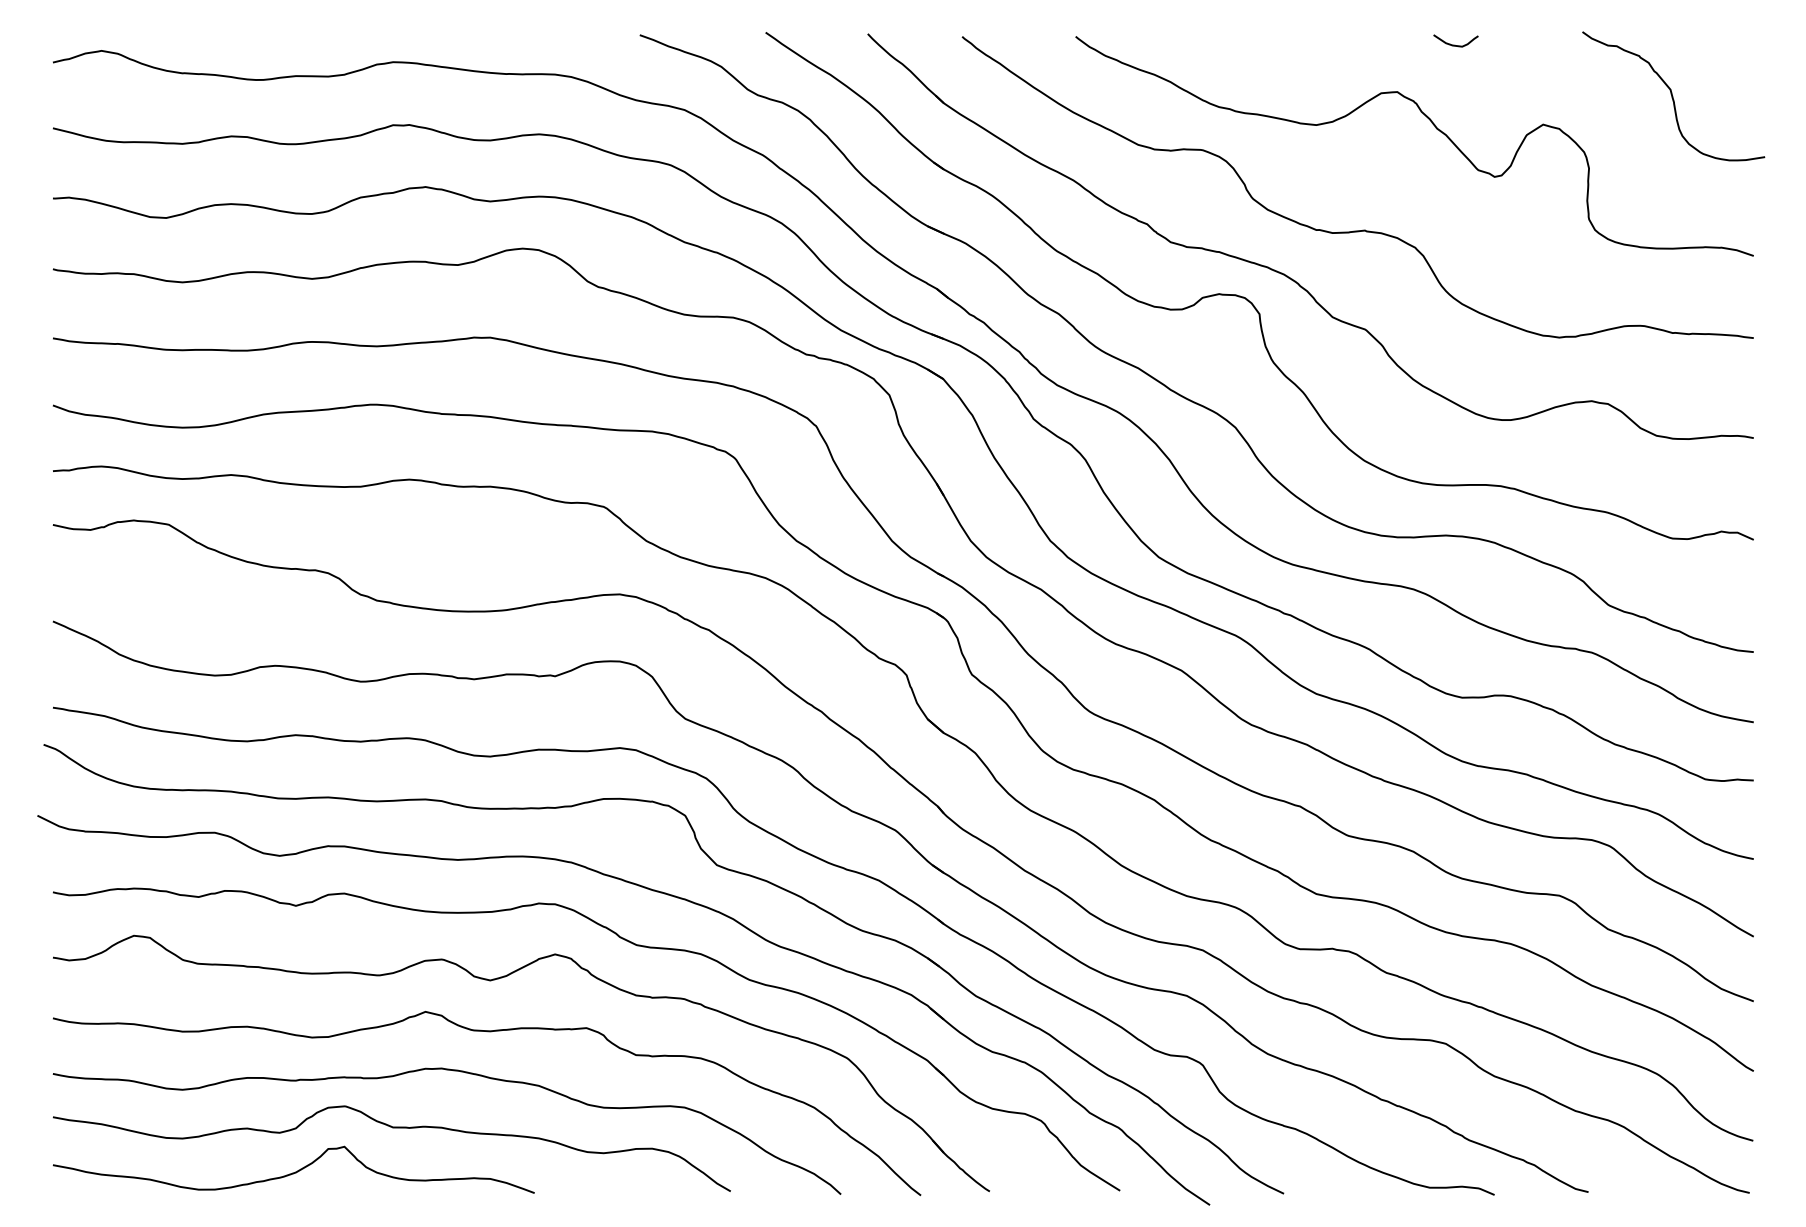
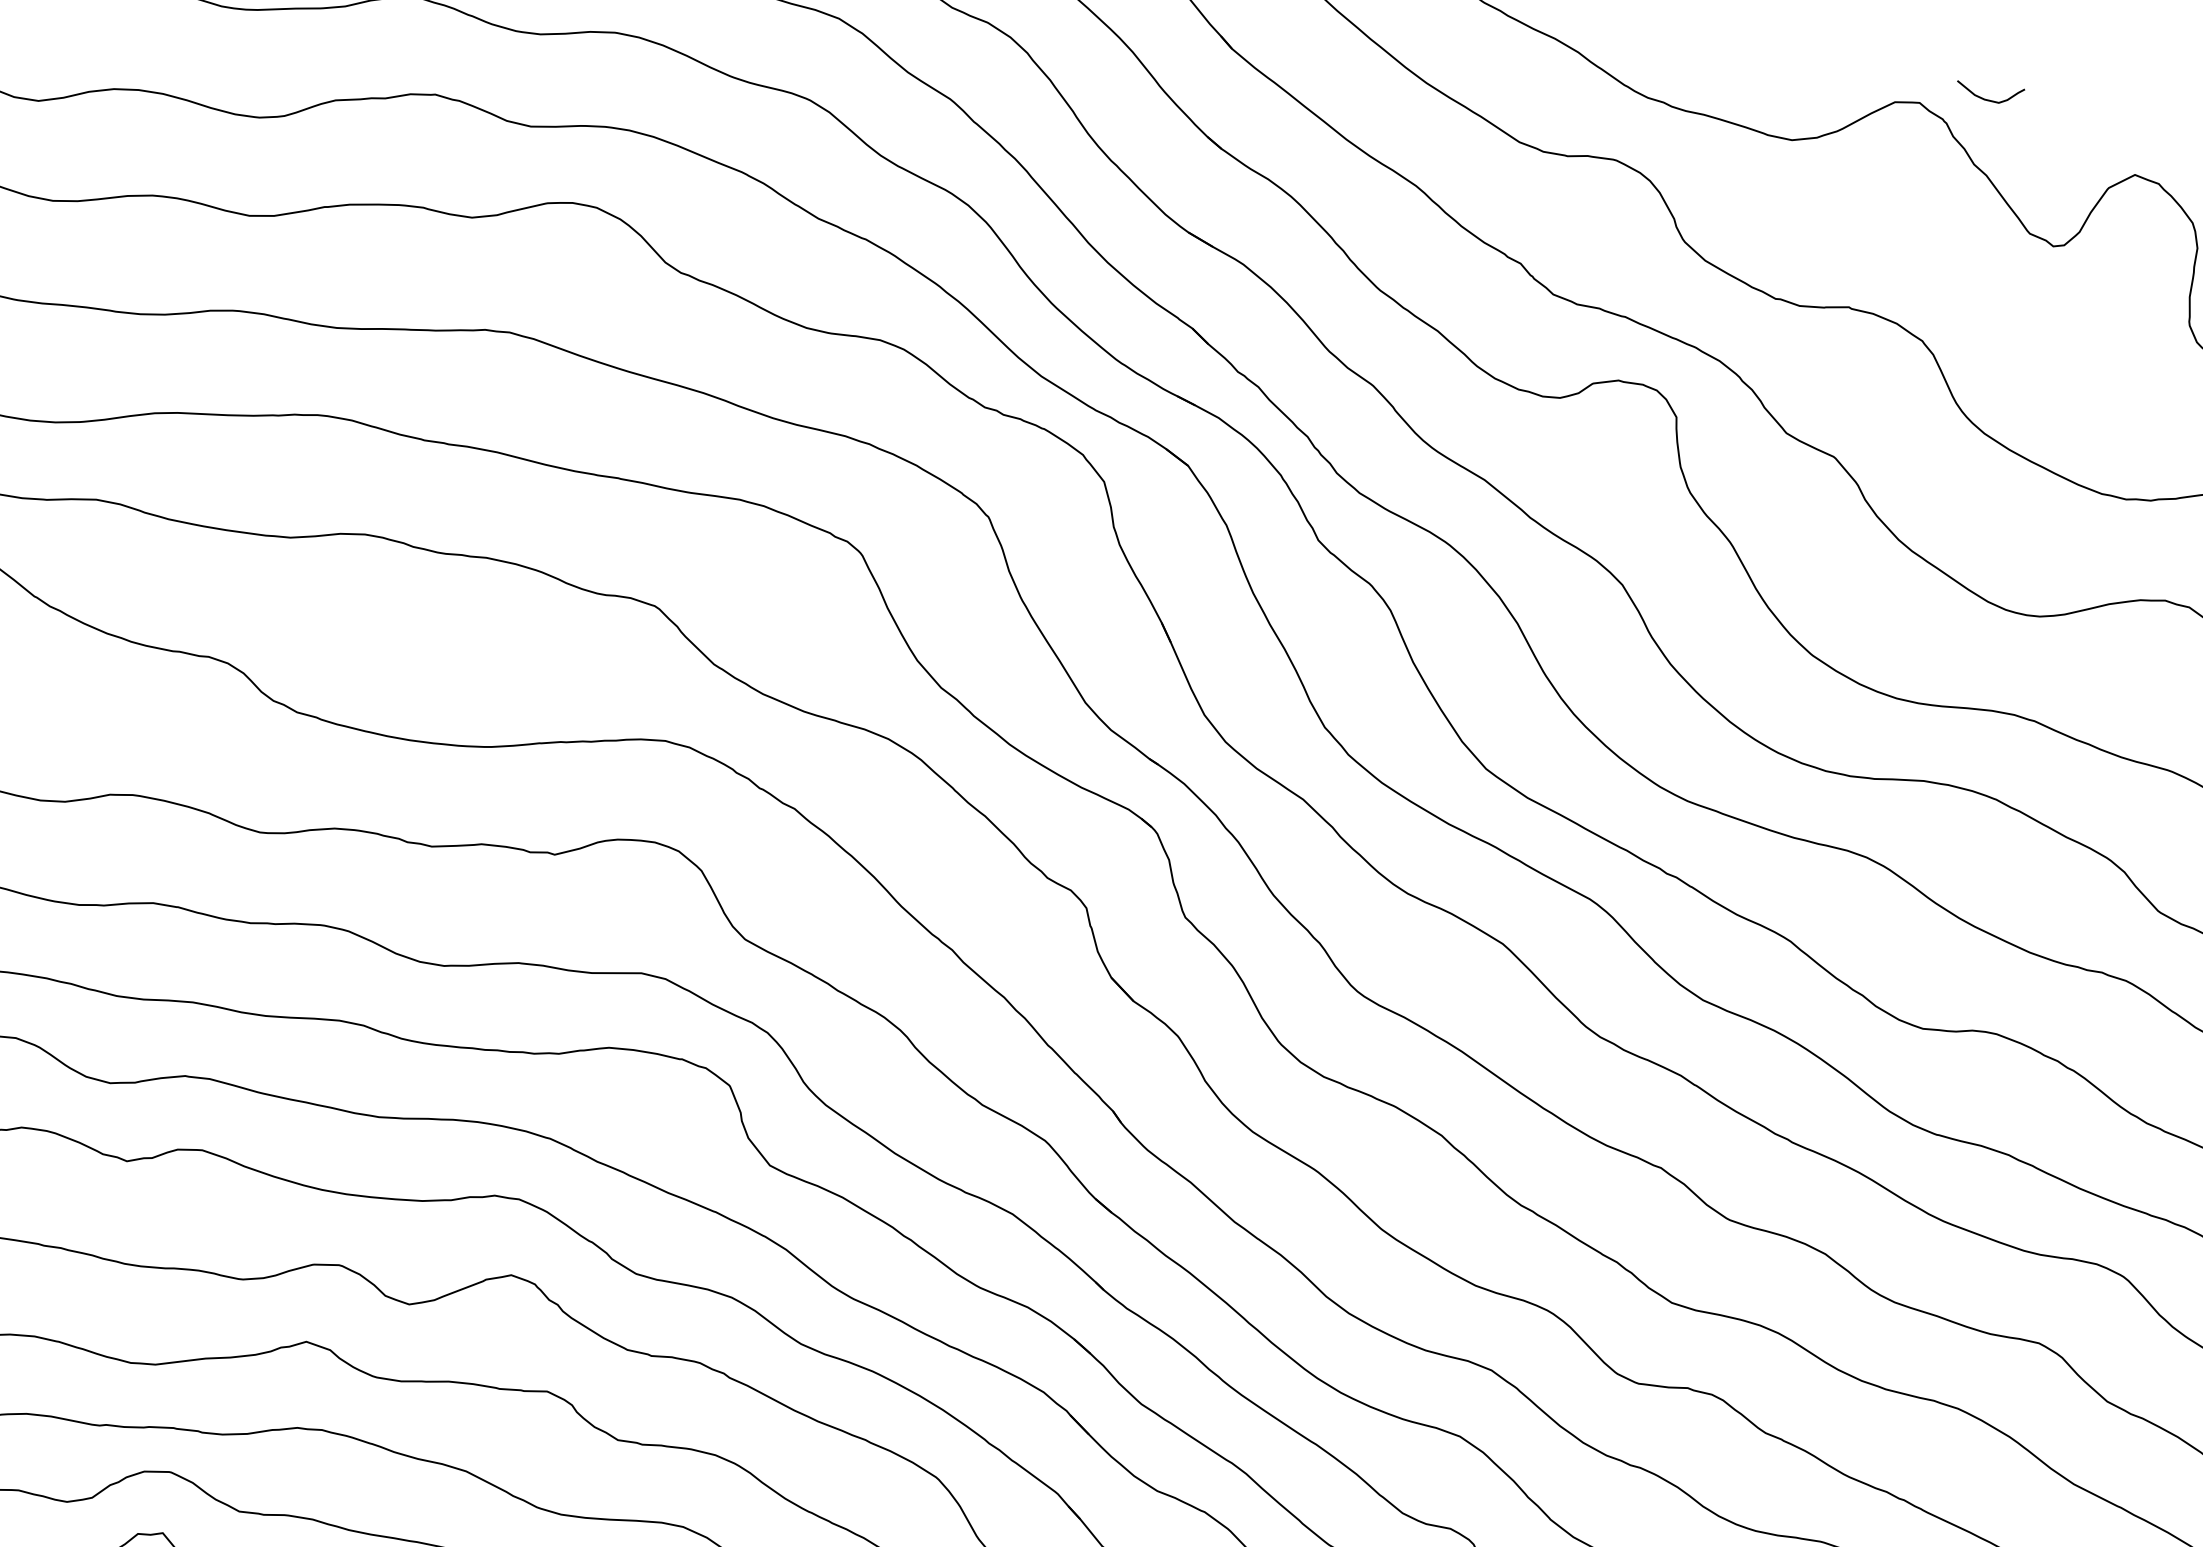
curve: (1454, 44) -> (1987, 98), moved

